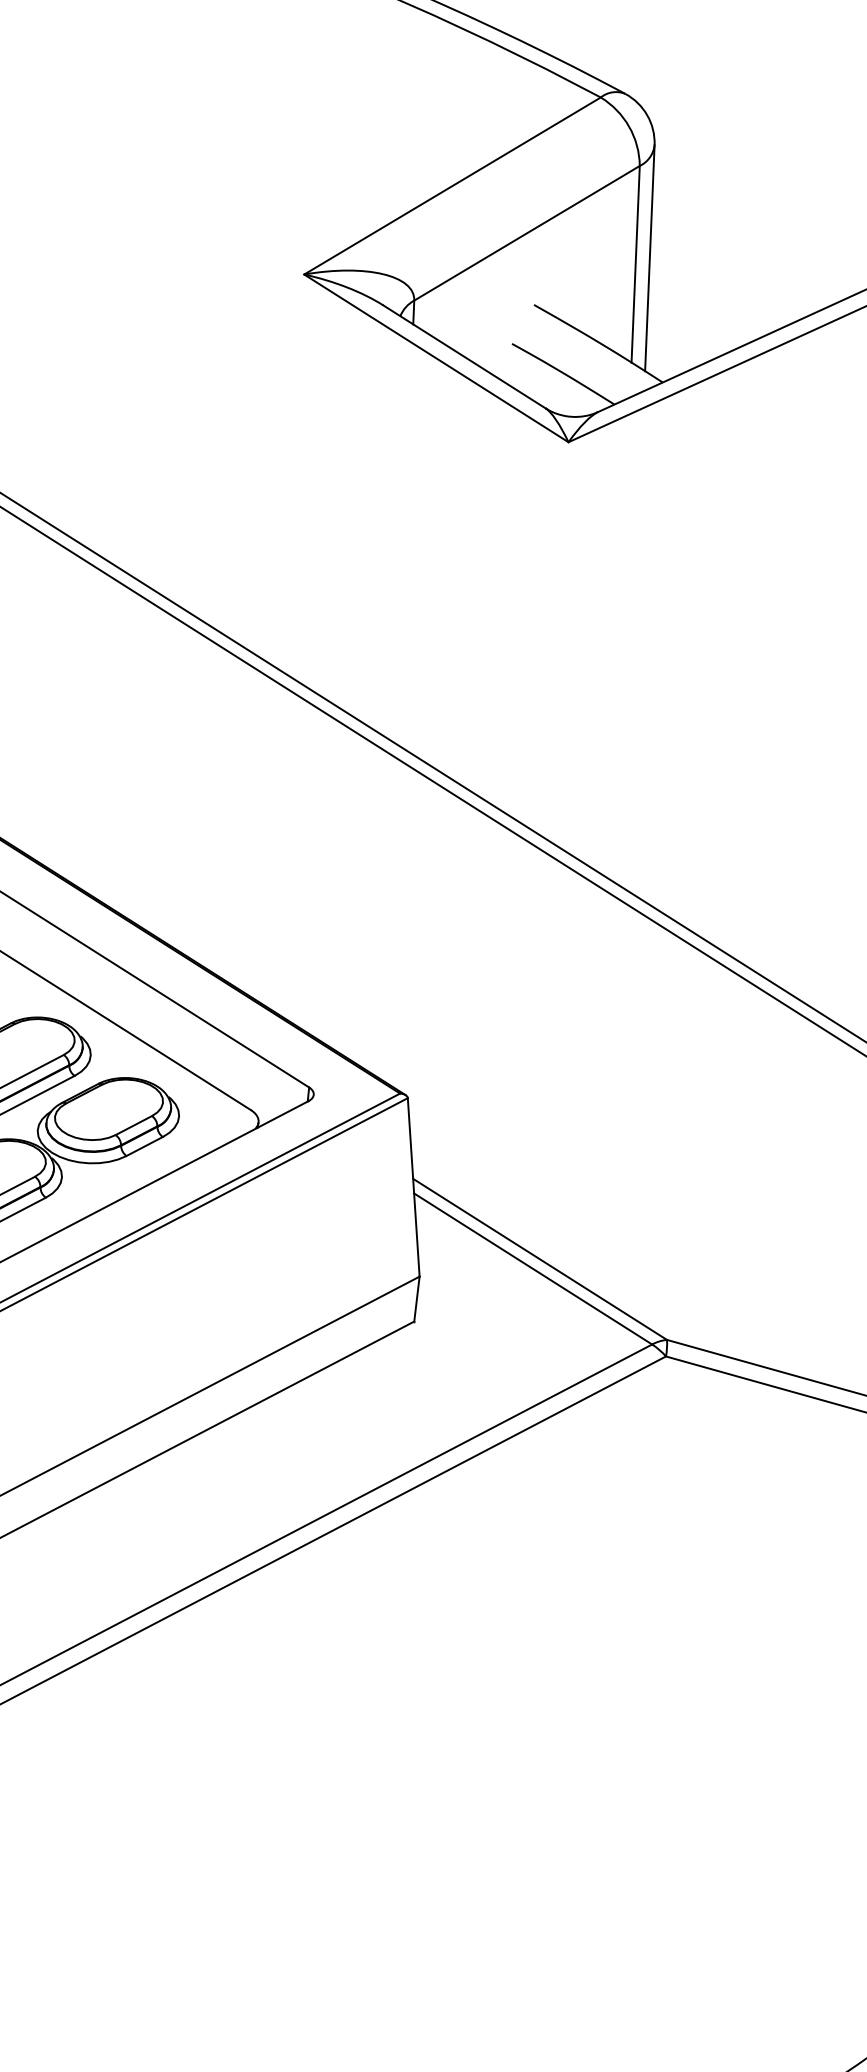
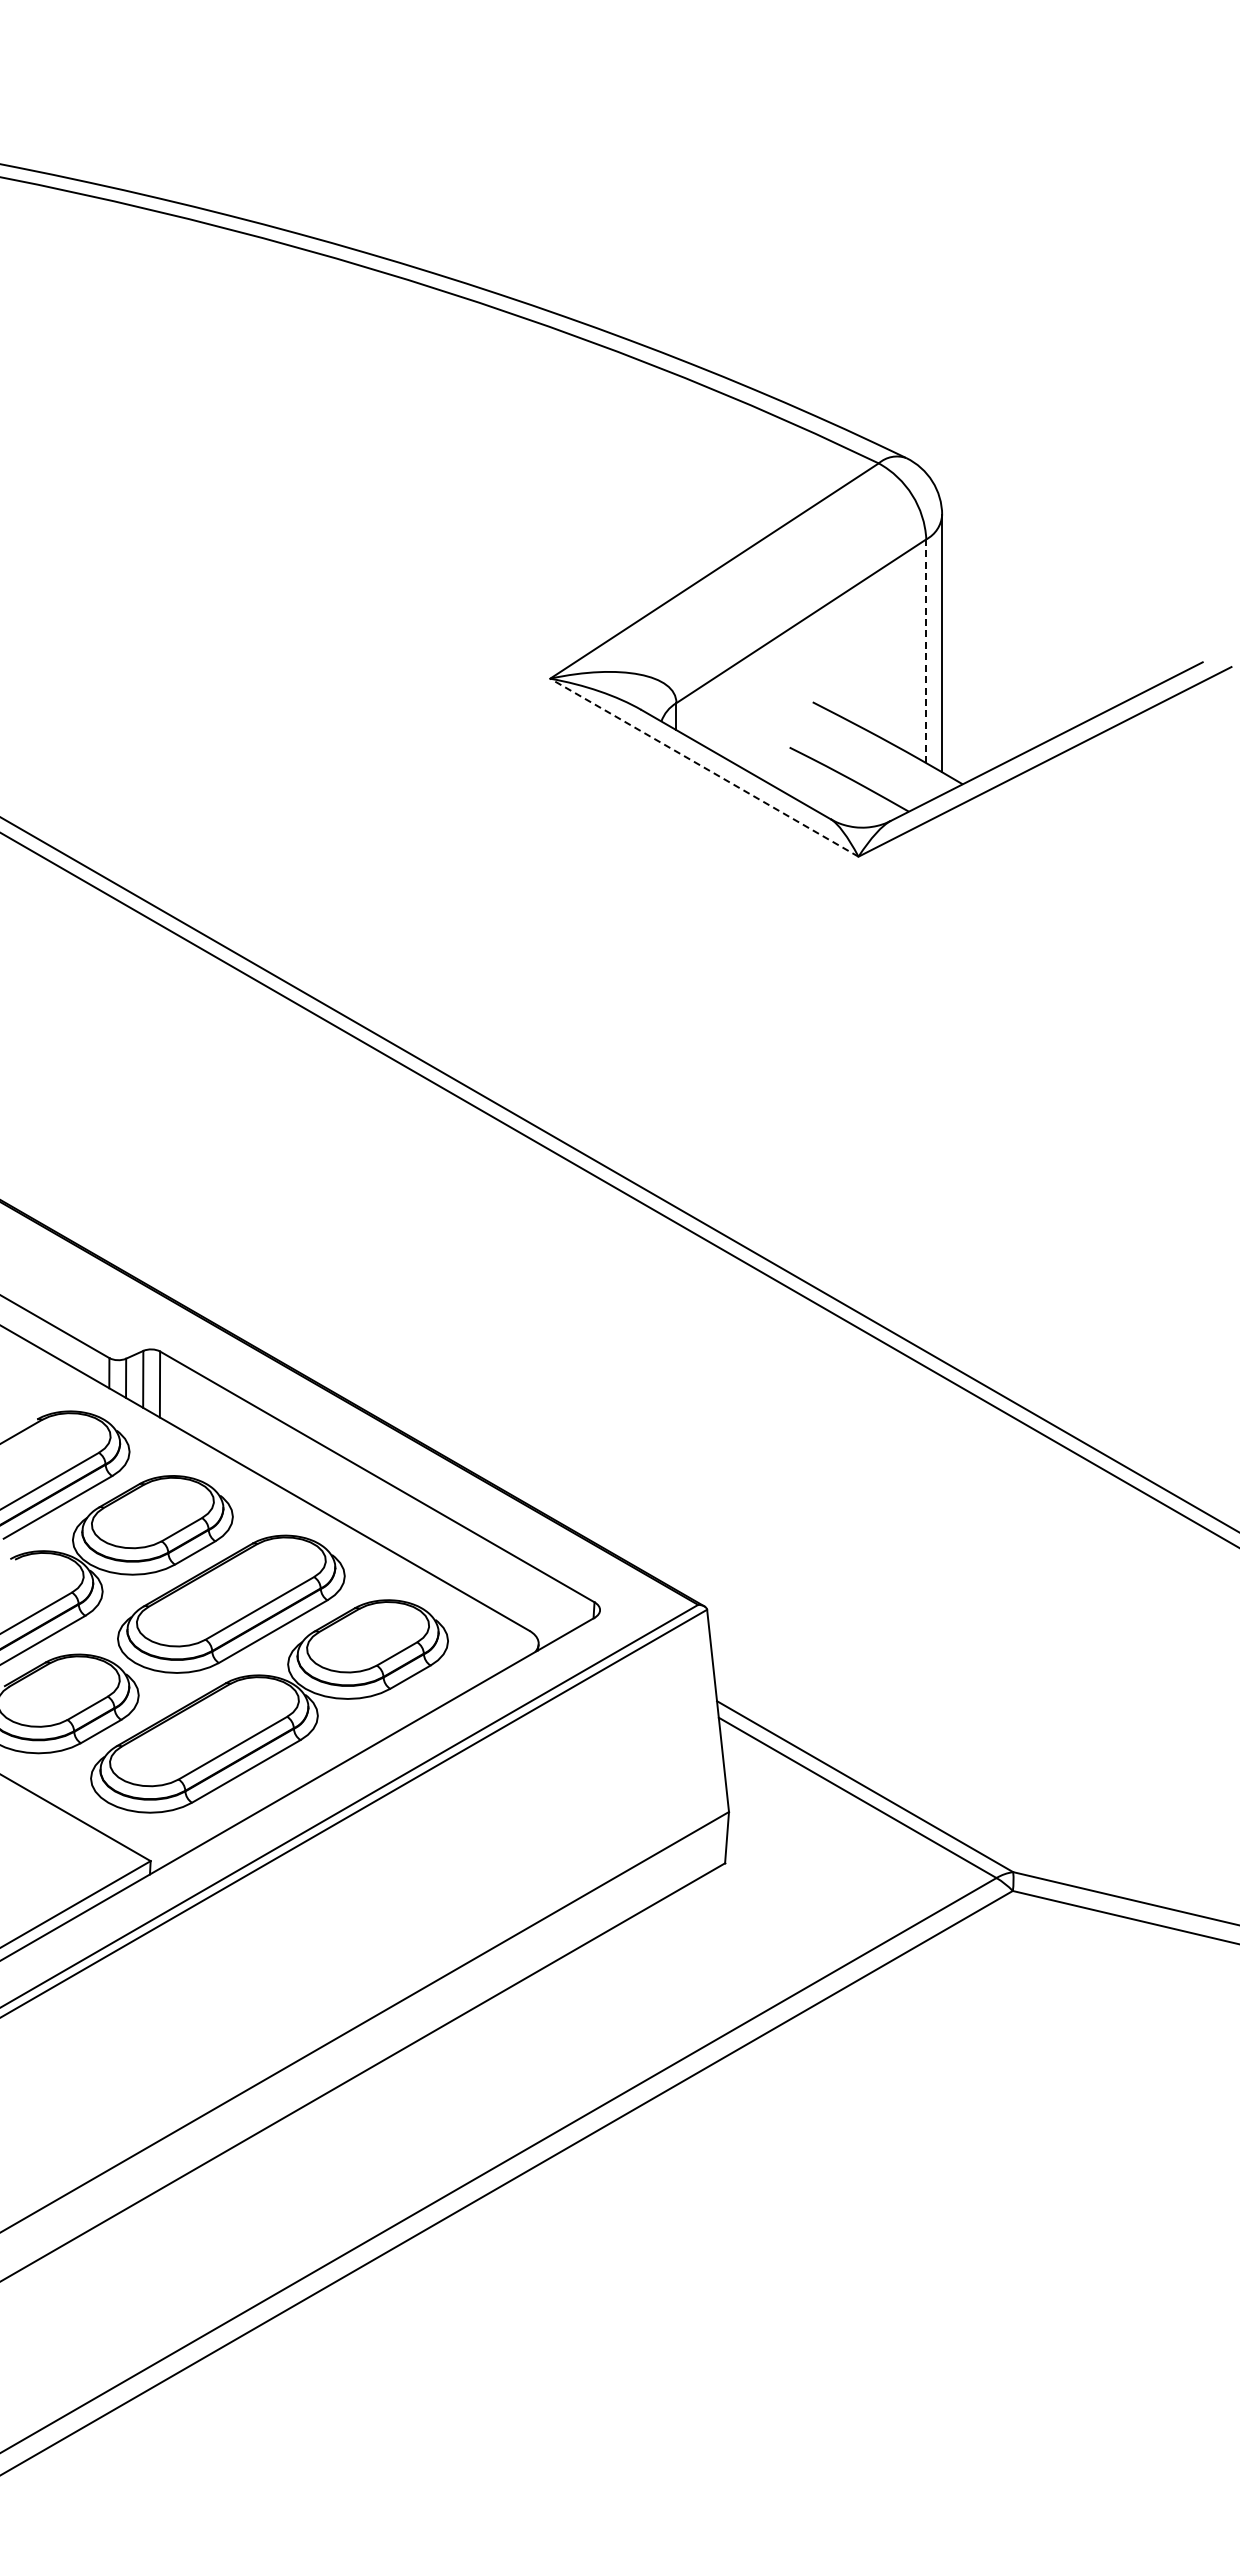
line: (635, 264) -> (926, 651), solid -> dashed
line: (435, 358) -> (703, 767), solid -> dashed

